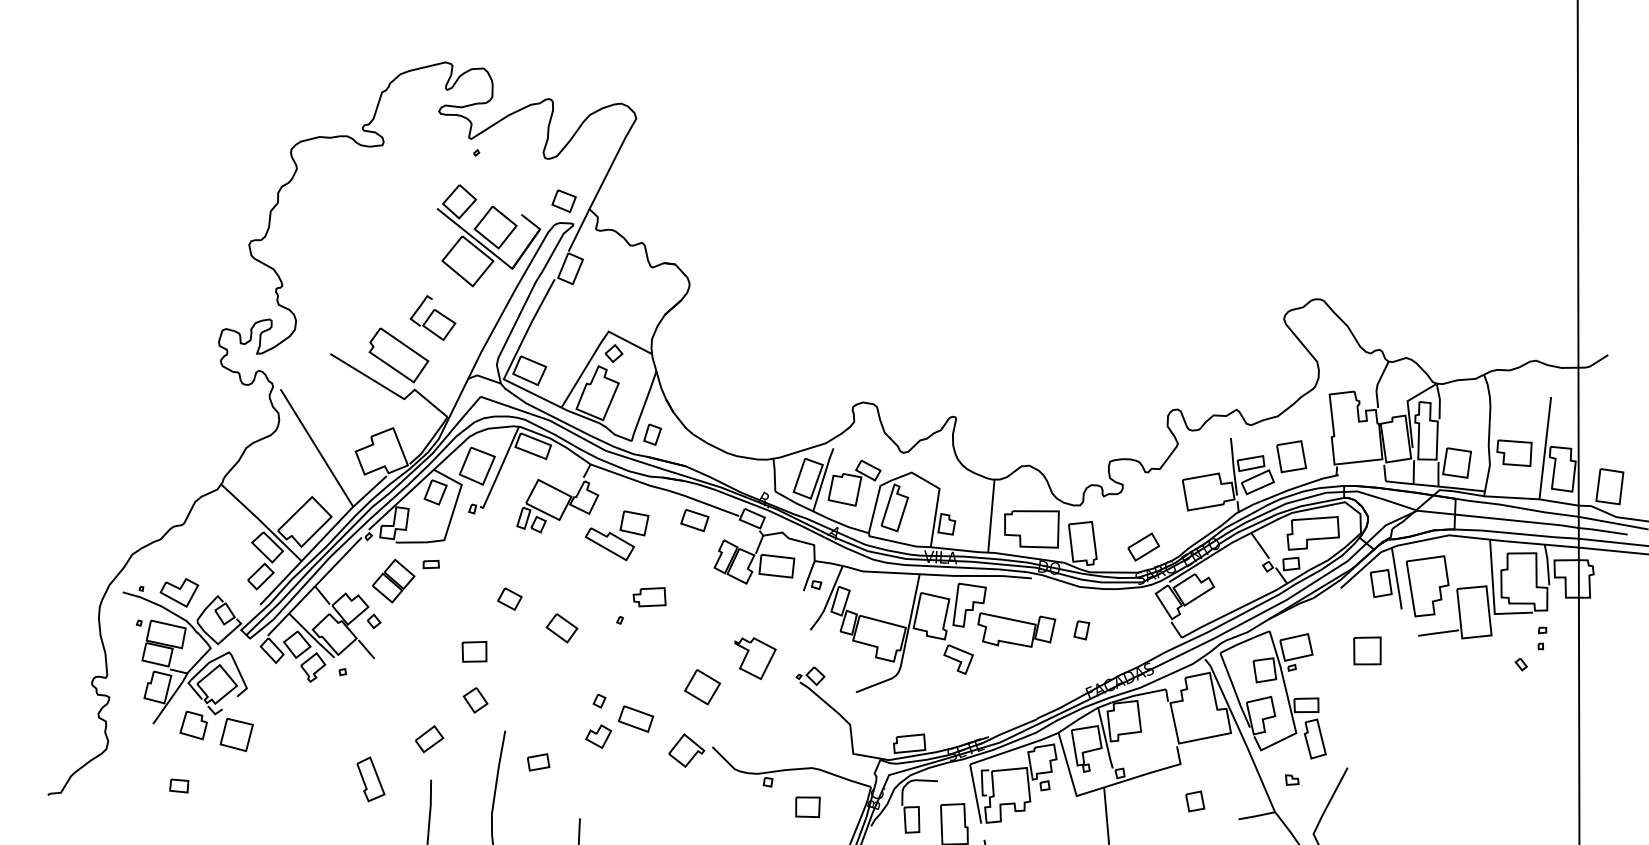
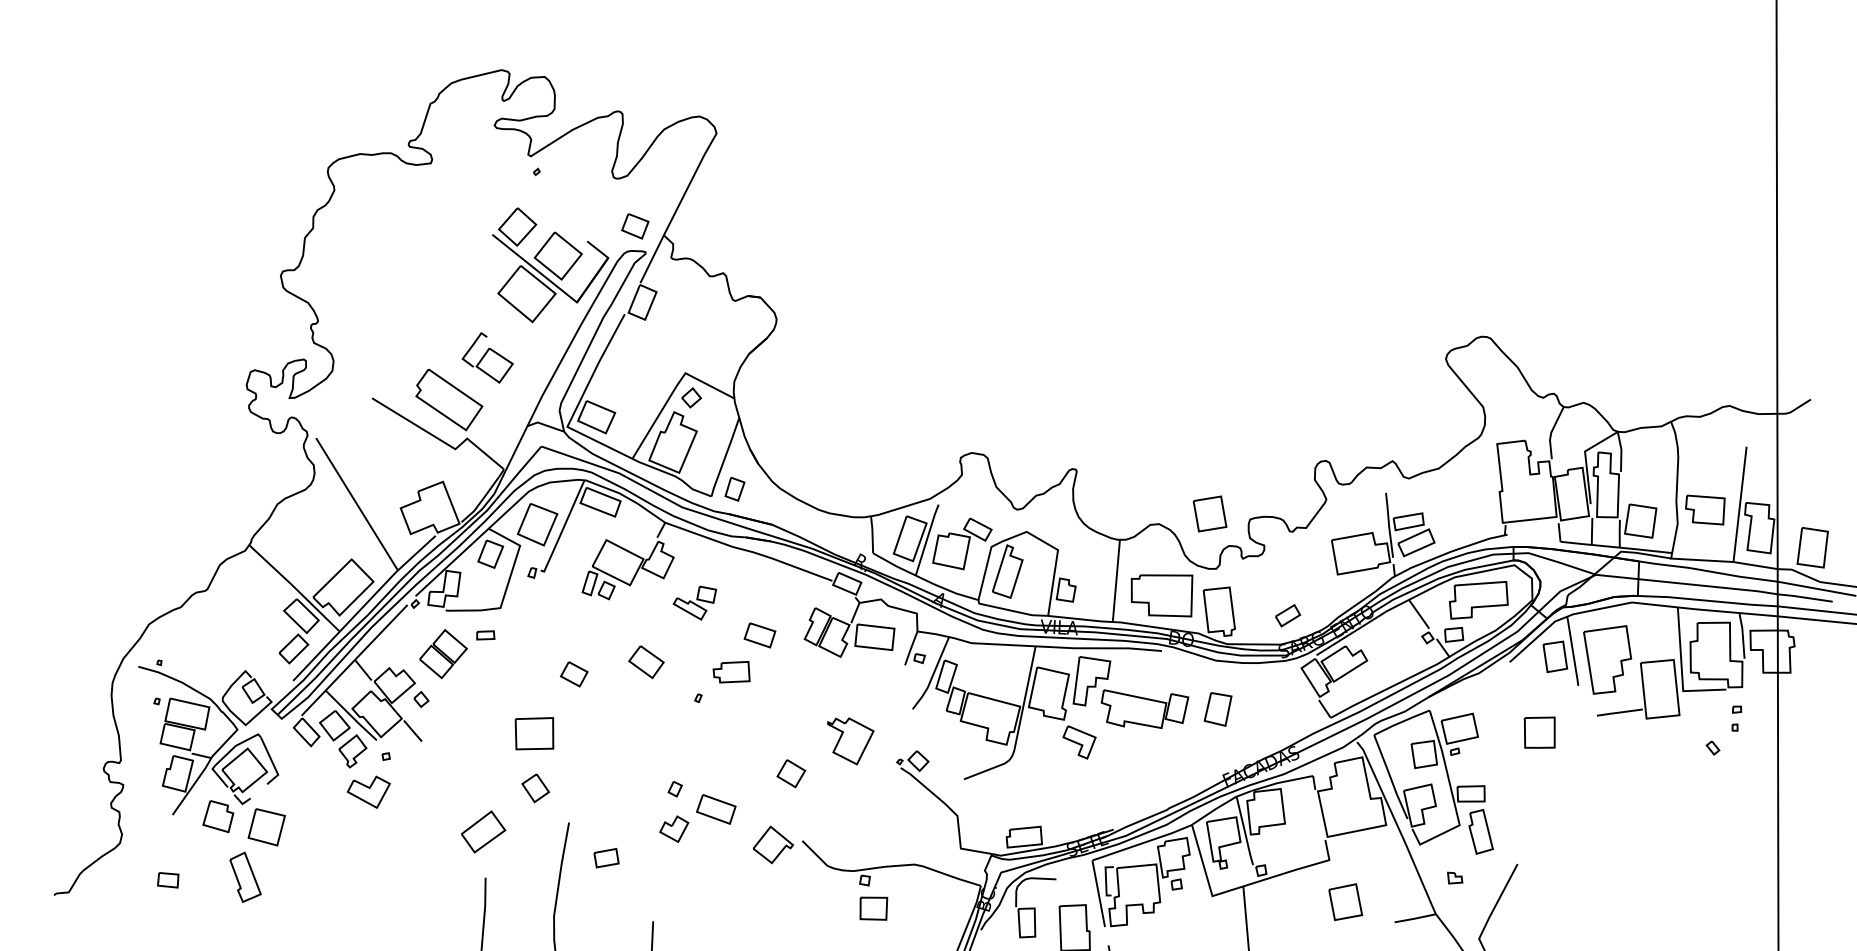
part: (1291, 456) -> (1209, 513), moved
part: (694, 520) -> (759, 635), moved
part: (616, 535) -> (694, 602), size x0.6
part: (1143, 546) -> (1287, 615), size x0.7
part: (179, 592) -> (368, 791), moved
part: (561, 628) -> (645, 662), moved
part: (1081, 630) -> (1217, 709), size x1.6
part: (474, 651) -> (534, 733), size x1.4
part: (702, 687) -> (791, 773), size x0.7
part: (429, 739) -> (483, 832), size x1.4
part: (370, 779) -> (245, 877), moved
part: (179, 785) -> (168, 879), moved
part: (1195, 801) -> (1346, 902), size x1.6
part: (807, 807) -> (873, 908), moved

